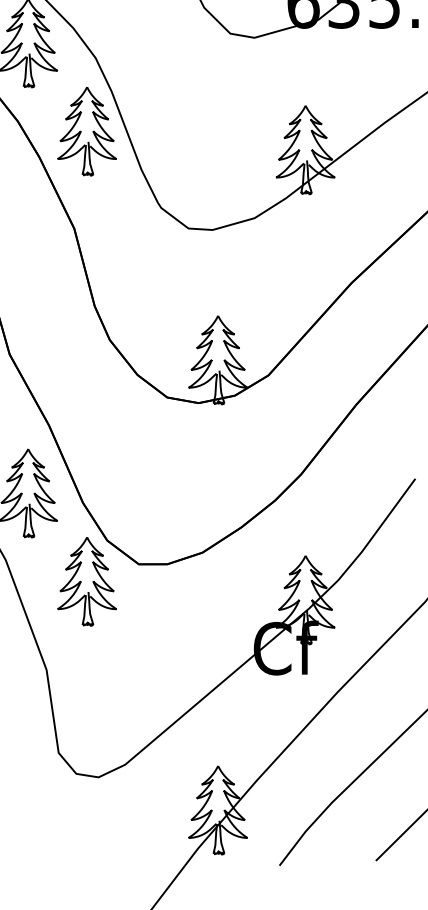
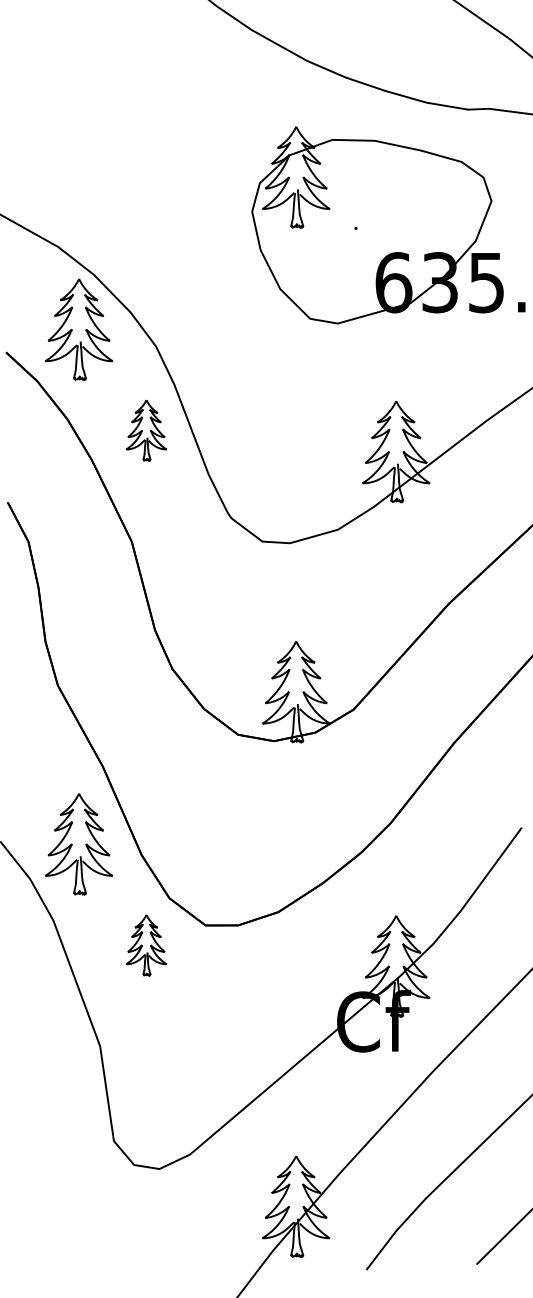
part: (87, 131) -> (146, 430), size x0.6
part: (87, 581) -> (146, 945), size x0.6

